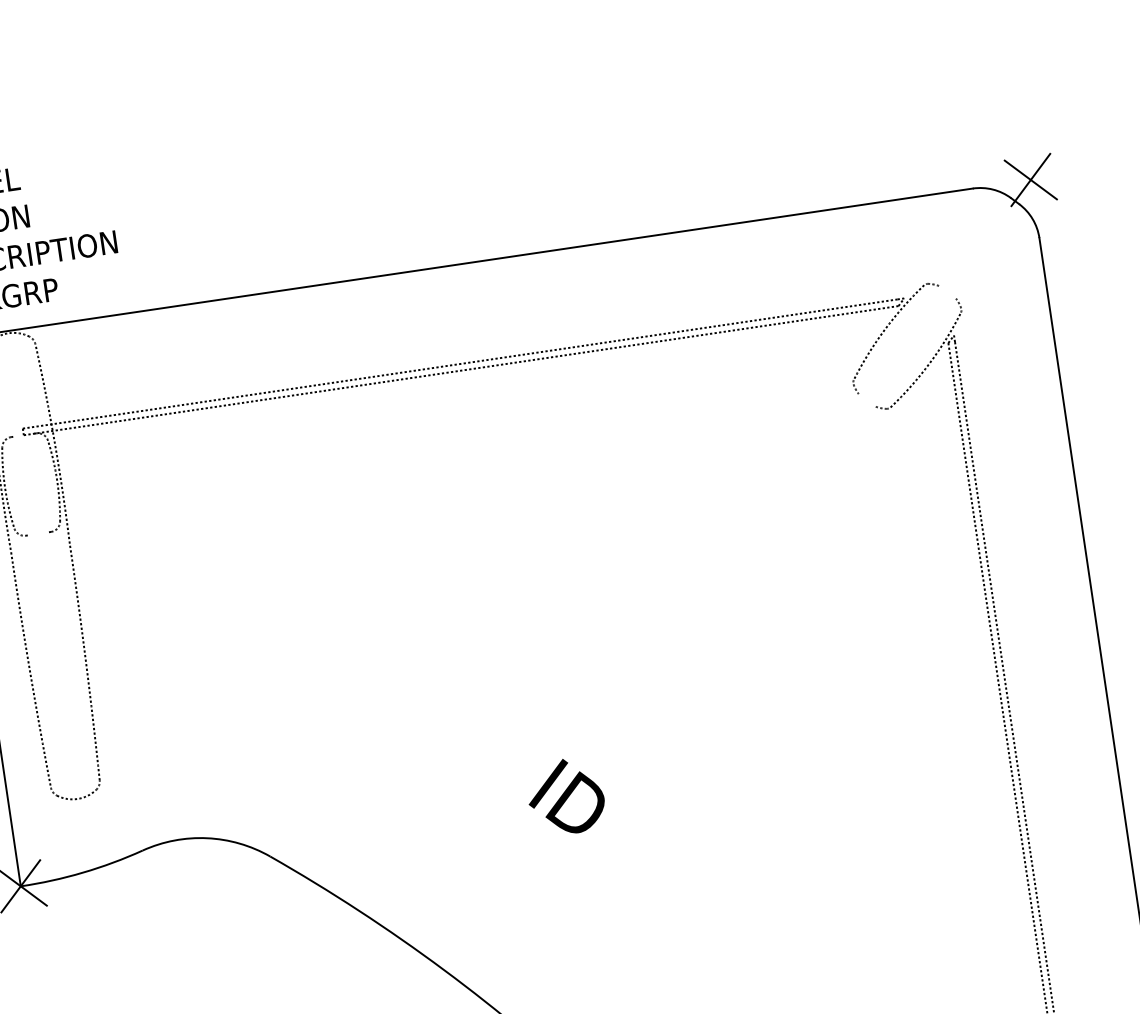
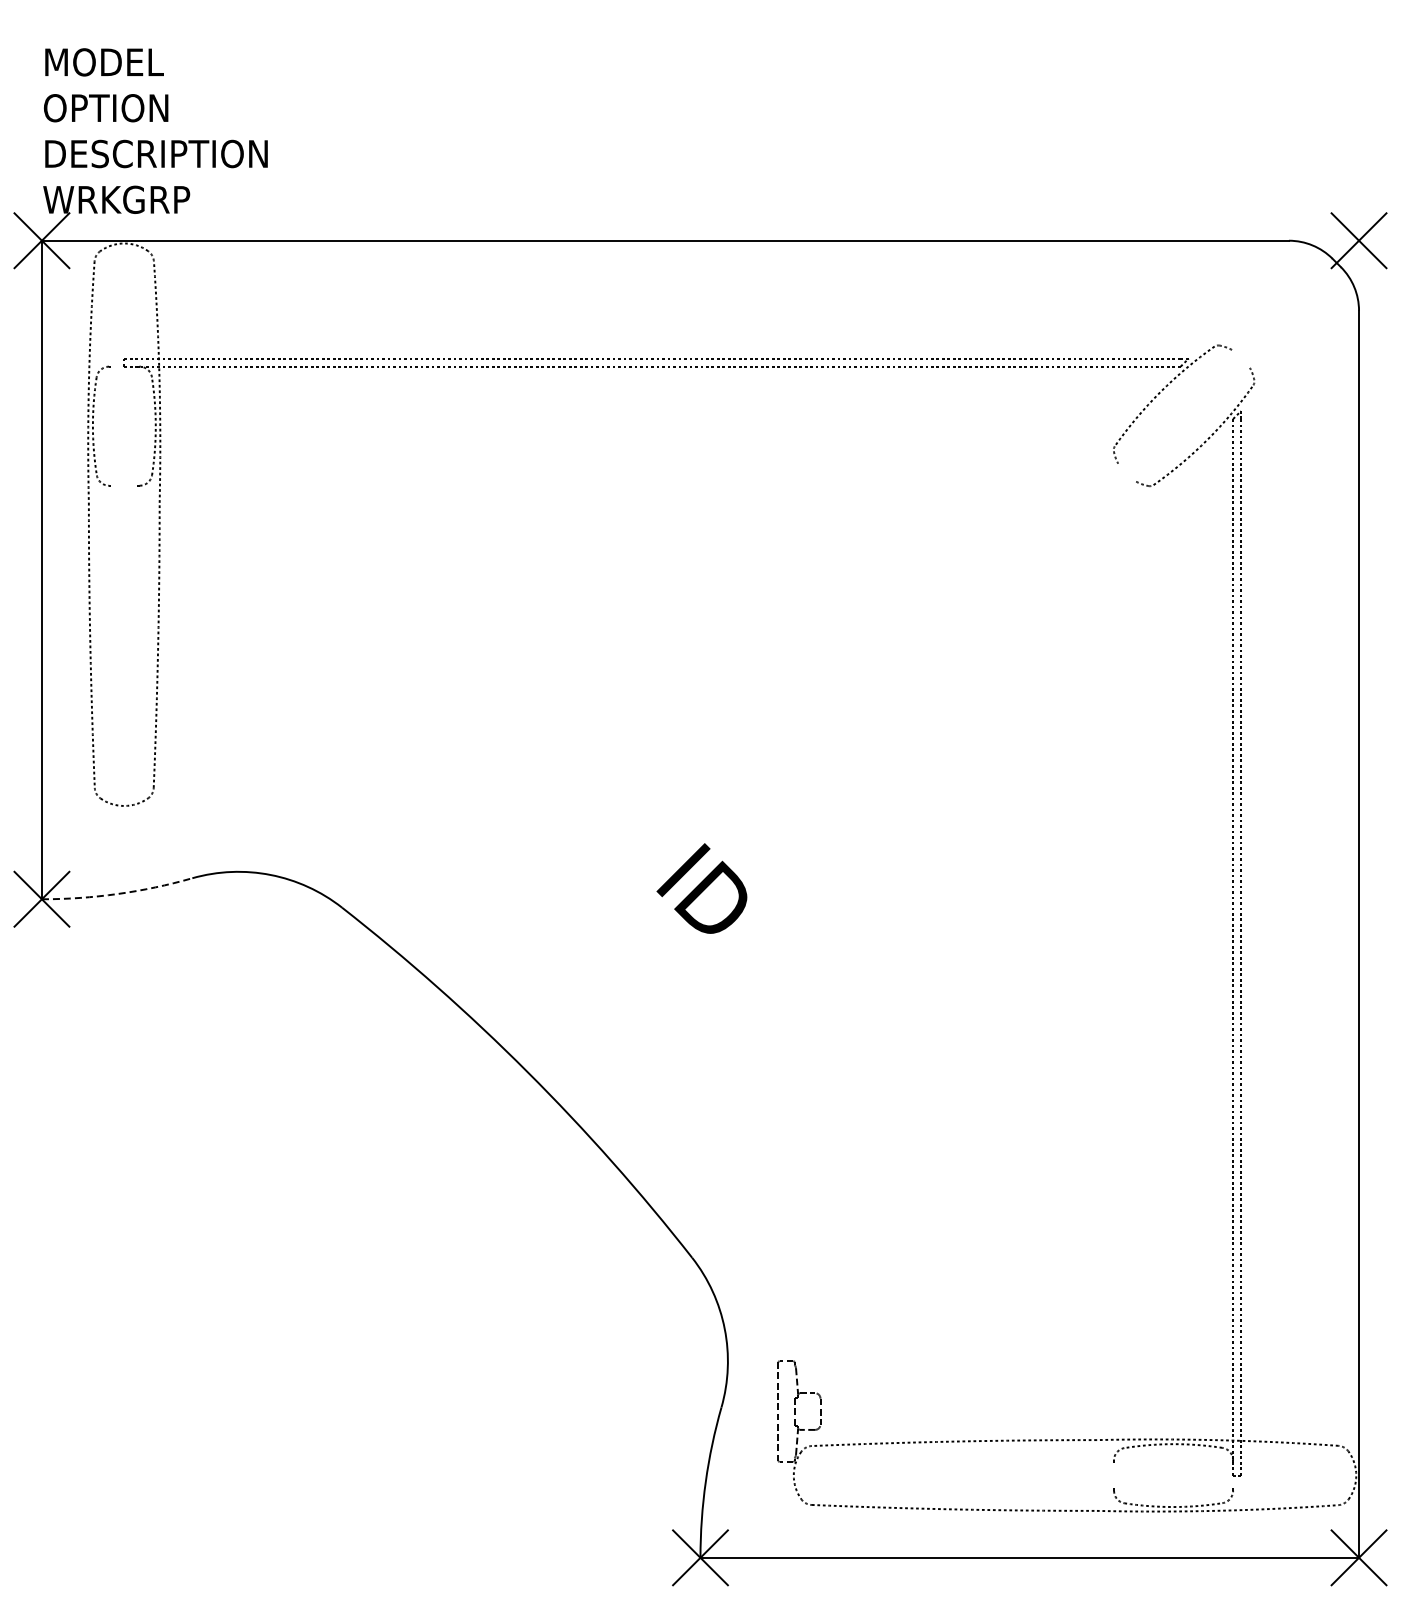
arc: (82, 873) -> (117, 894), solid -> dashed

